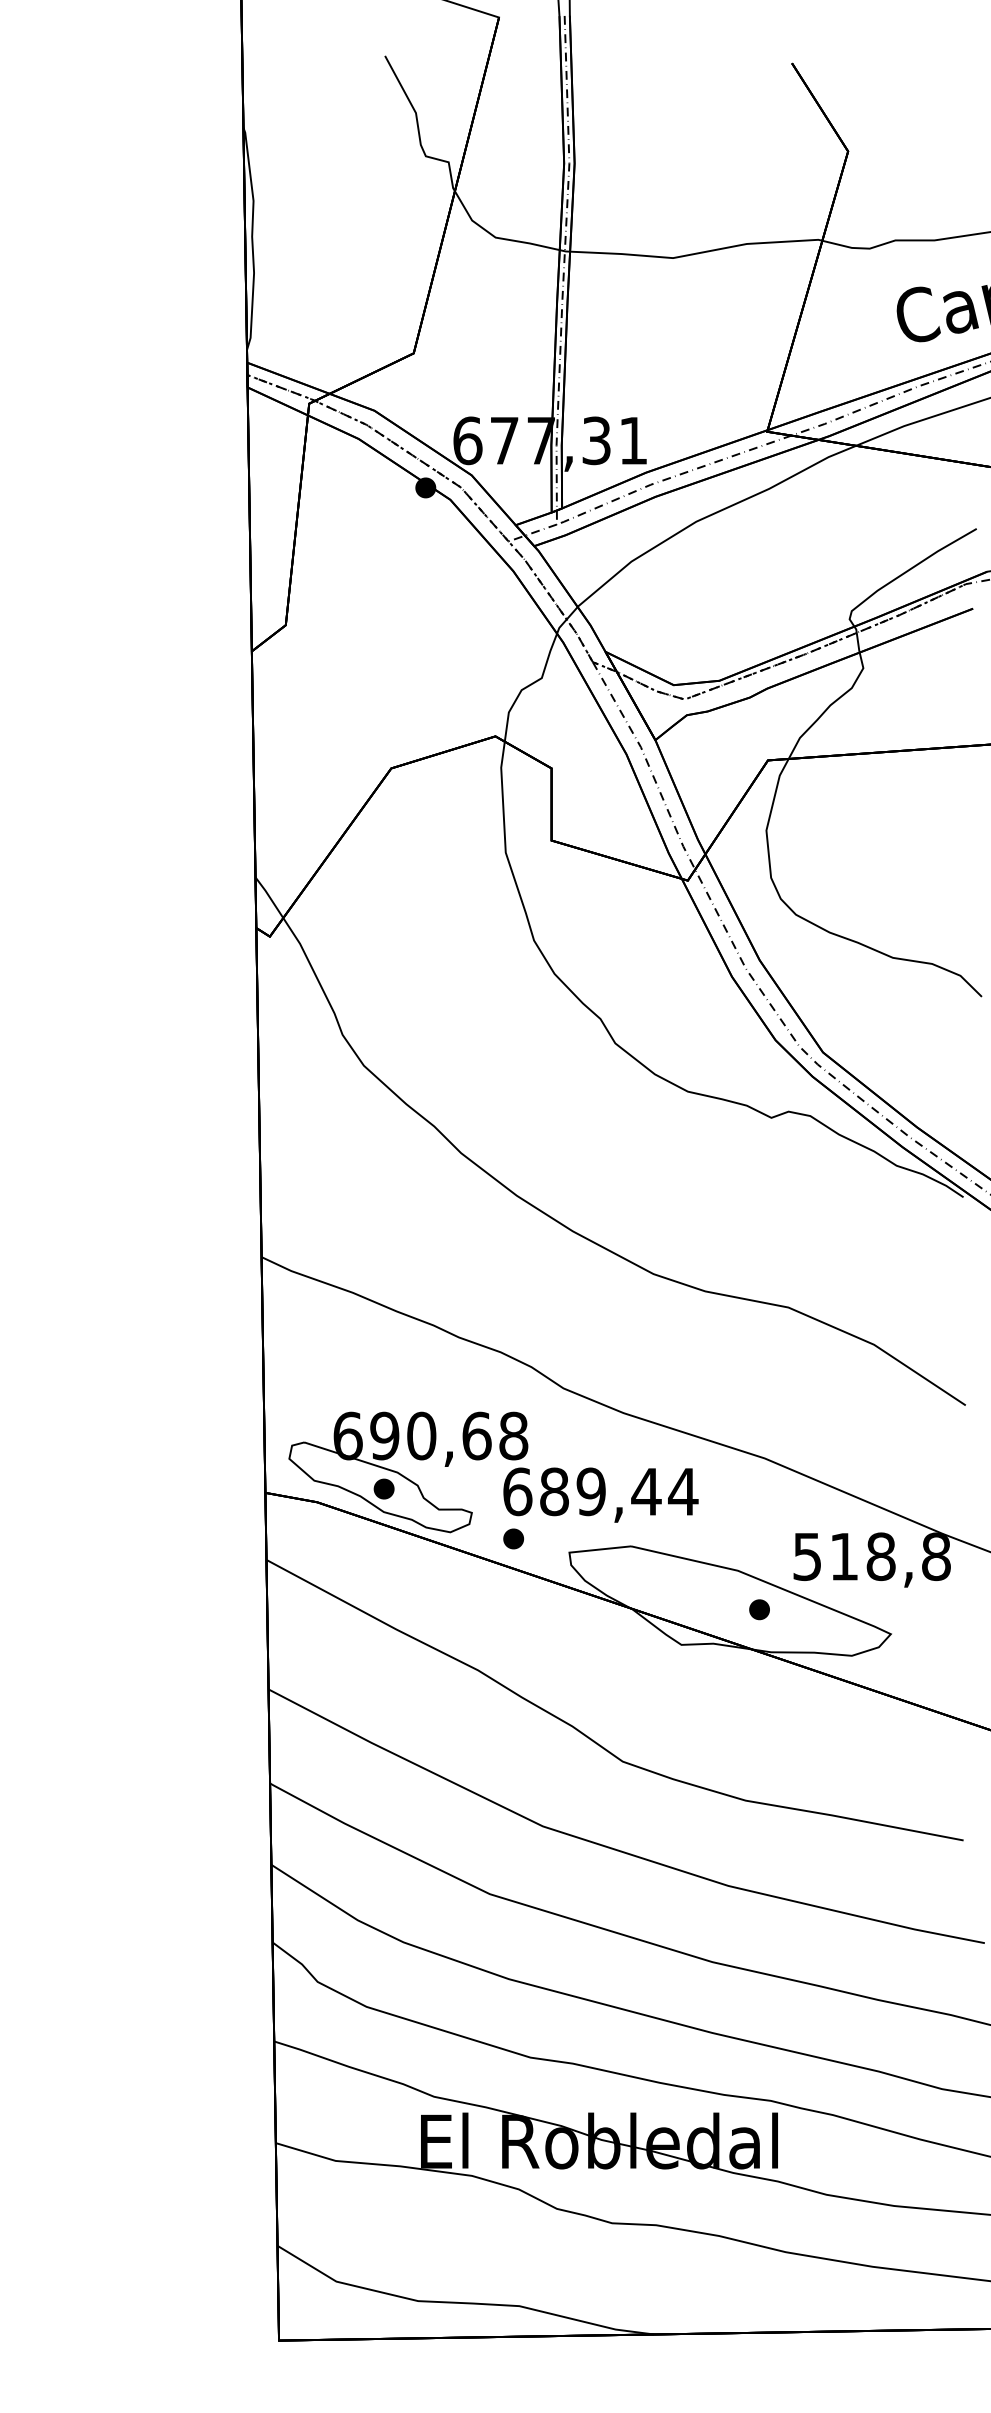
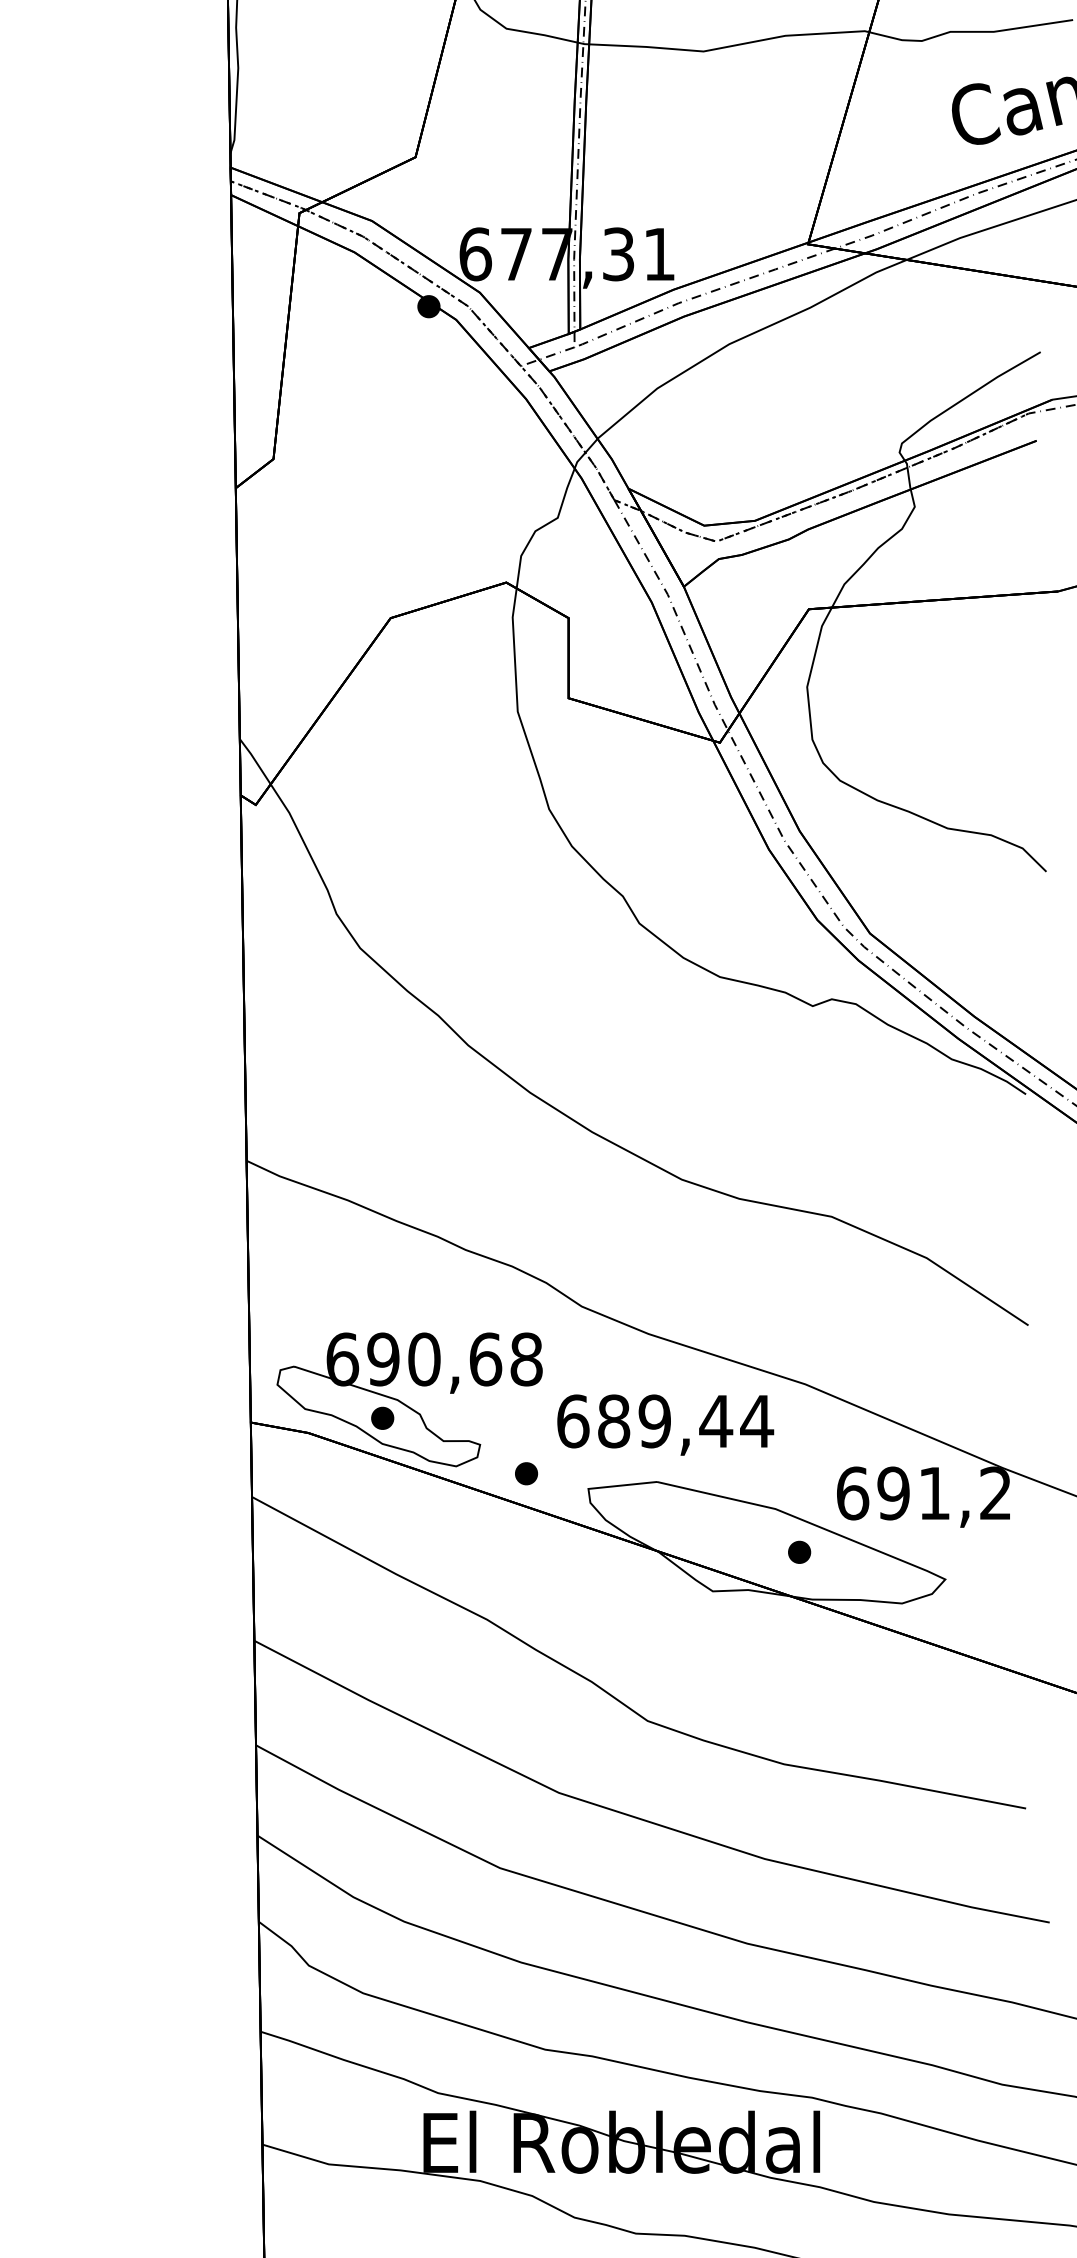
text: (600, 1494) -> (665, 1424), moved
text: (871, 1556) -> (923, 1493), 518,8 -> 691,2

